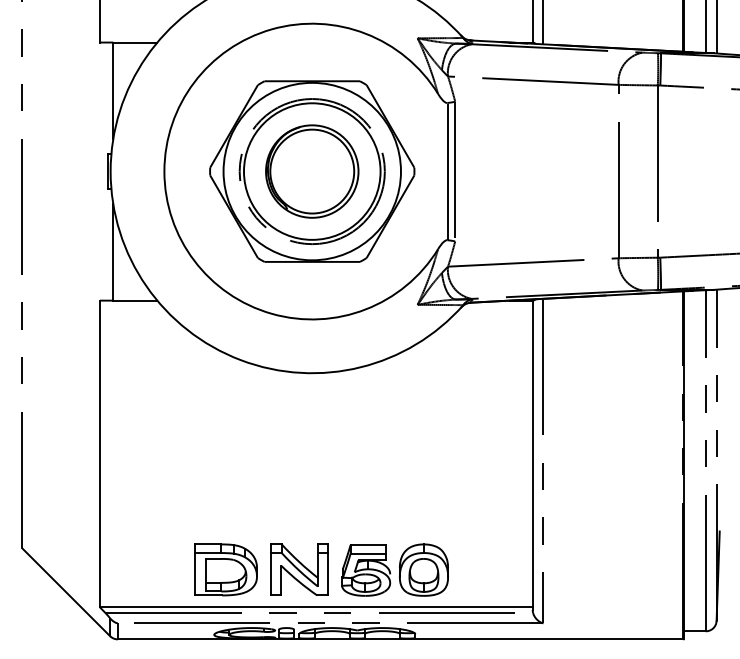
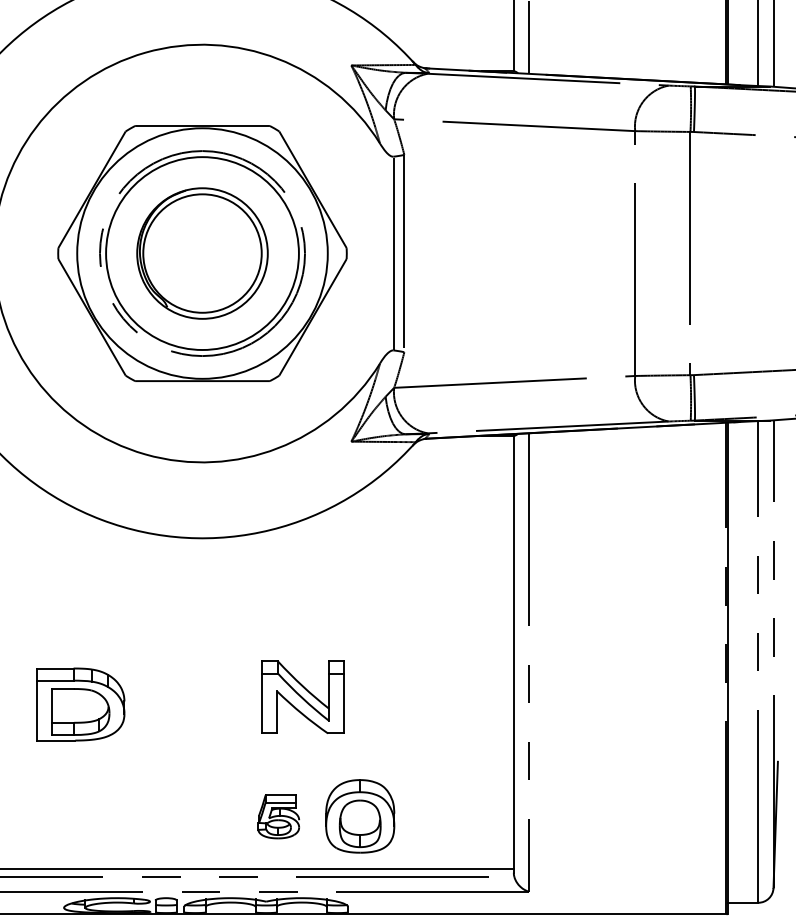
part: (225, 569) -> (79, 703), moved
part: (299, 569) -> (303, 696), moved
part: (366, 570) -> (279, 816), size x0.6

